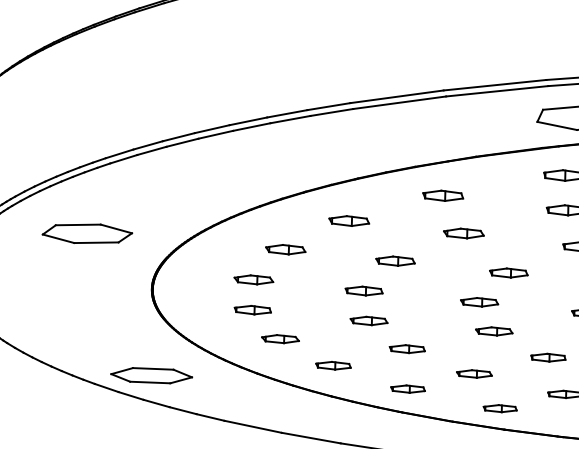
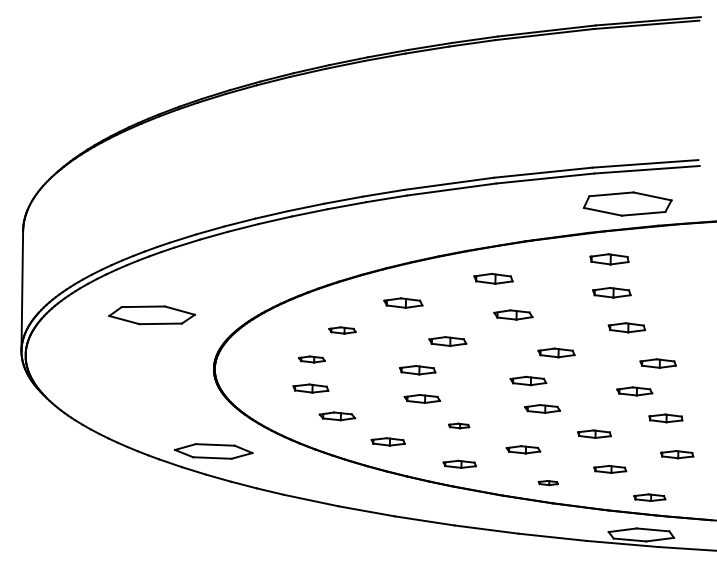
part: (285, 249) -> (342, 330), size x0.7
part: (253, 279) -> (311, 359), size x0.7
part: (406, 348) -> (458, 425), size x0.6
part: (500, 408) -> (548, 482), size x0.6

